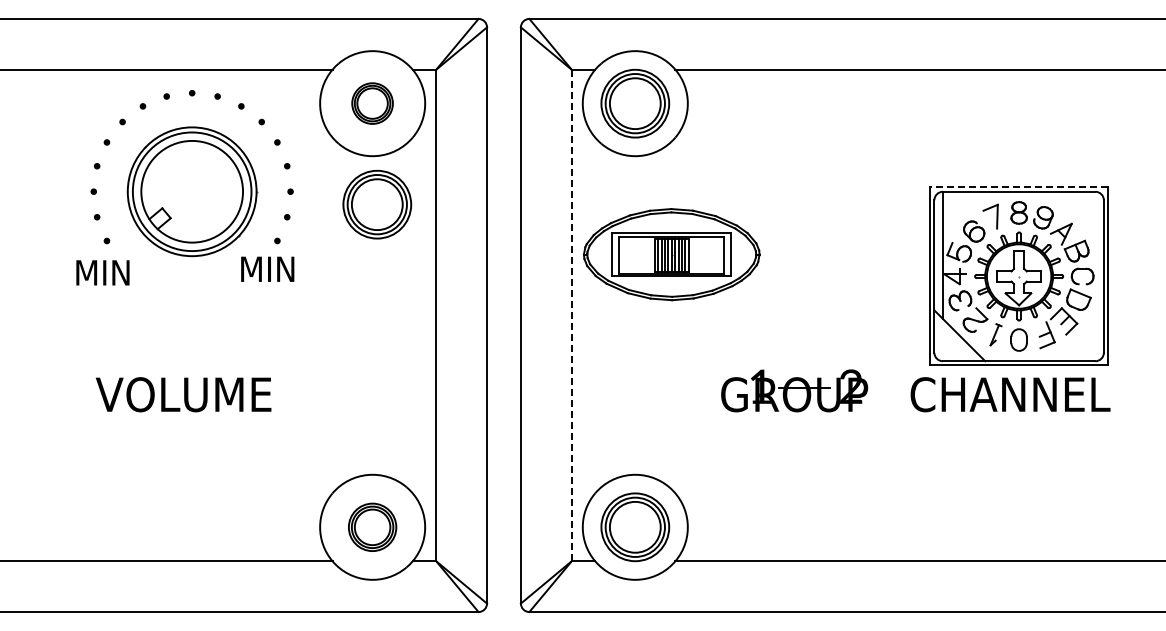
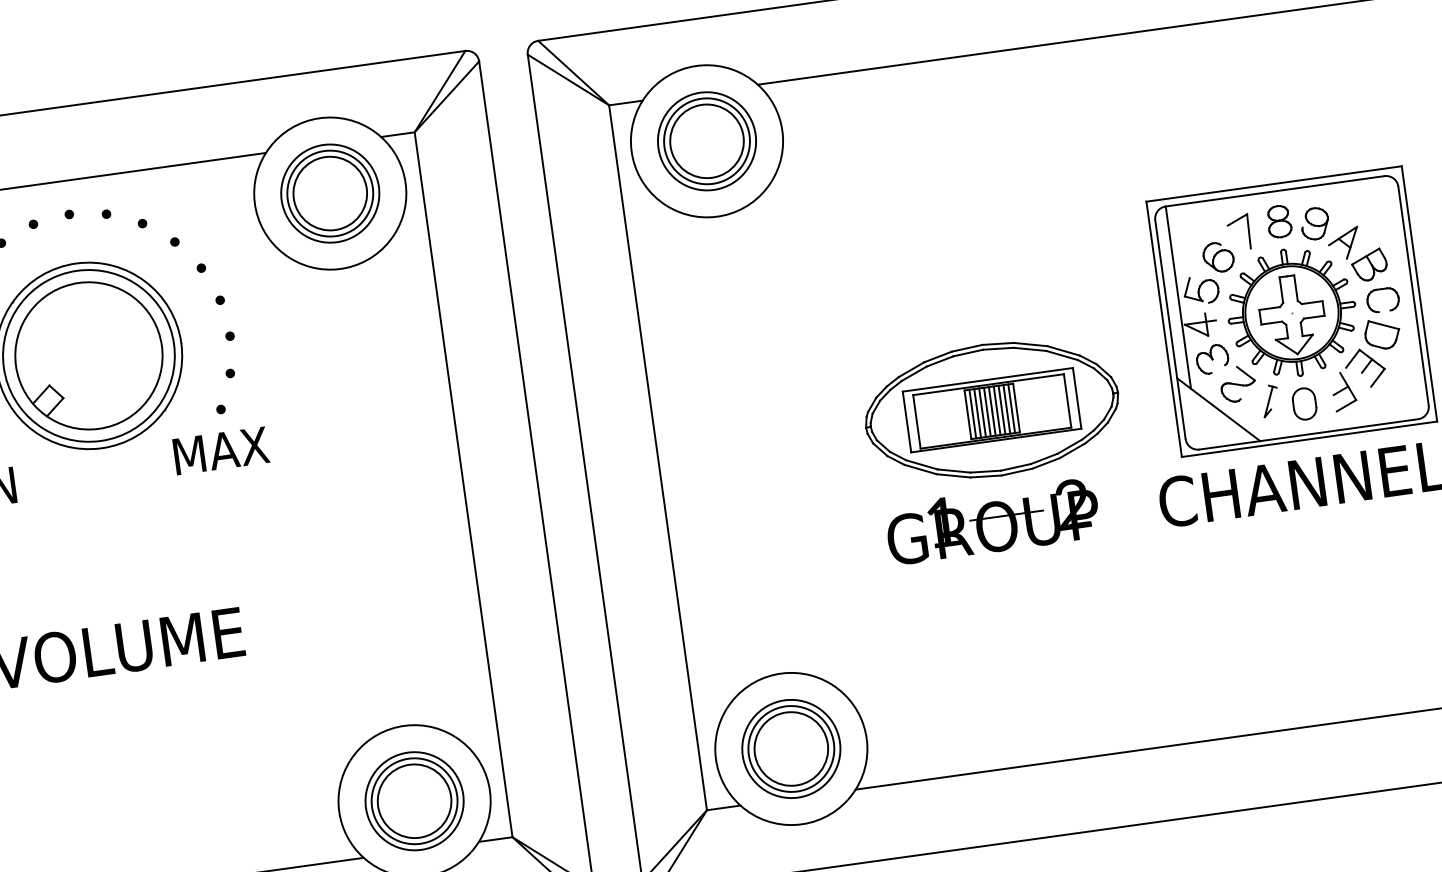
part: (372, 103) -> (330, 193), size x1.67
line: (1018, 186) -> (1273, 183), dashed -> solid
part: (377, 204) -> (357, 337), removed
part: (671, 254) -> (991, 410), moved
text: (285, 268) -> (238, 447), MIN -> MAX
line: (571, 315) -> (657, 457), dashed -> solid
part: (372, 527) -> (414, 801), size x1.43

